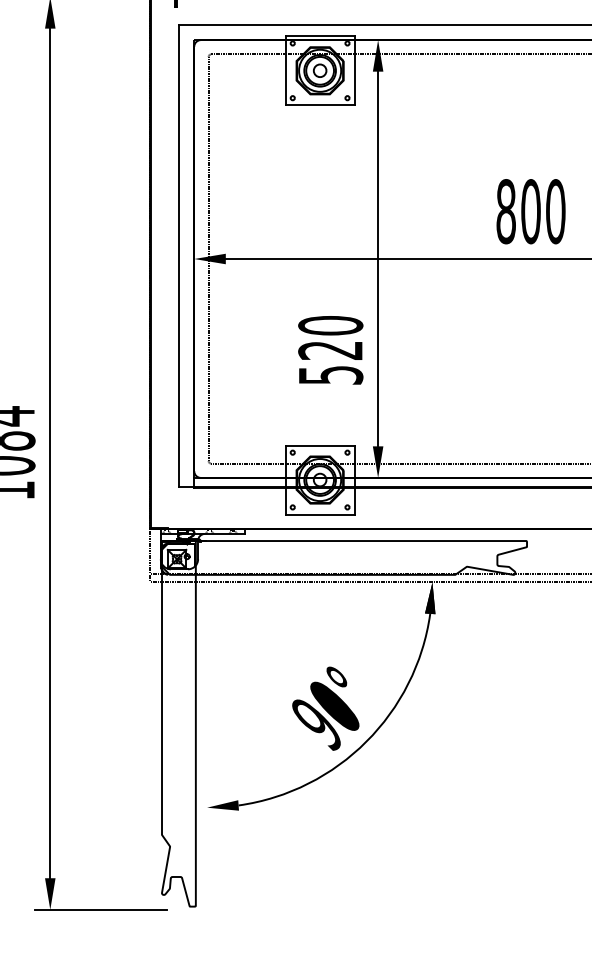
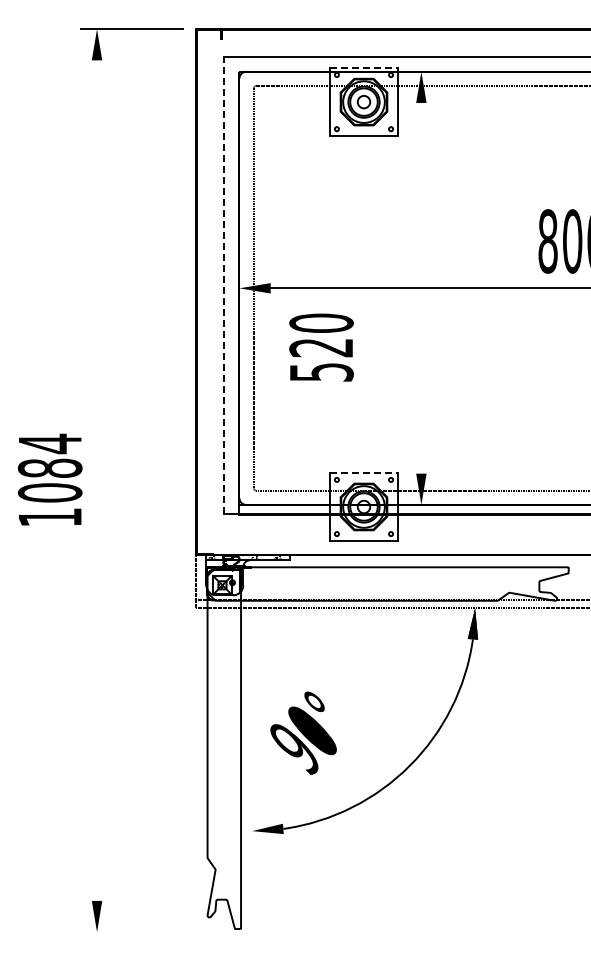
line: (320, 35) -> (364, 67), solid -> dashed
line: (179, 256) -> (224, 285), solid -> dashed
line: (378, 258) -> (421, 287), removed
text: (330, 350) -> (321, 347), moved
line: (320, 445) -> (364, 472), solid -> dashed
line: (50, 453) -> (97, 480), removed
text: (325, 707) -> (303, 732), moved
line: (100, 910) -> (146, 932), removed

